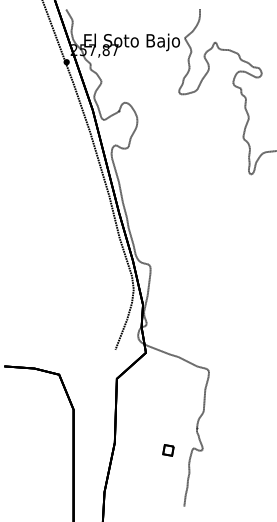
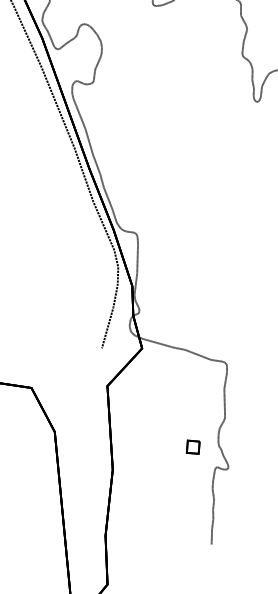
part: (168, 450) -> (193, 447), moved

